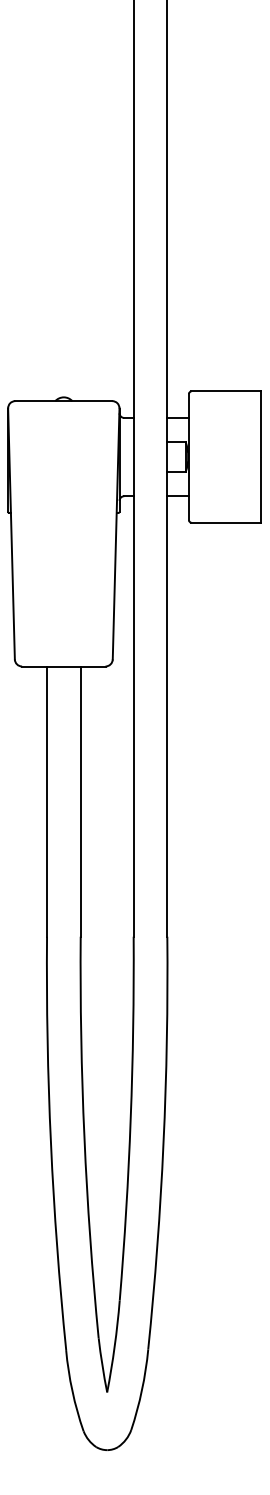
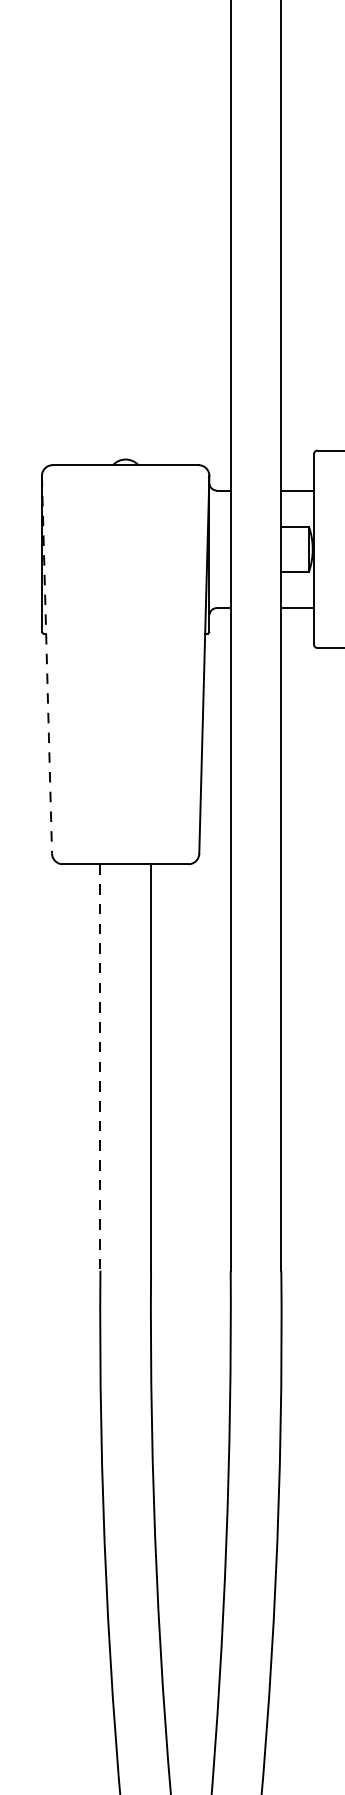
line: (11, 534) -> (46, 665), solid -> dashed
line: (47, 802) -> (101, 1068), solid -> dashed

